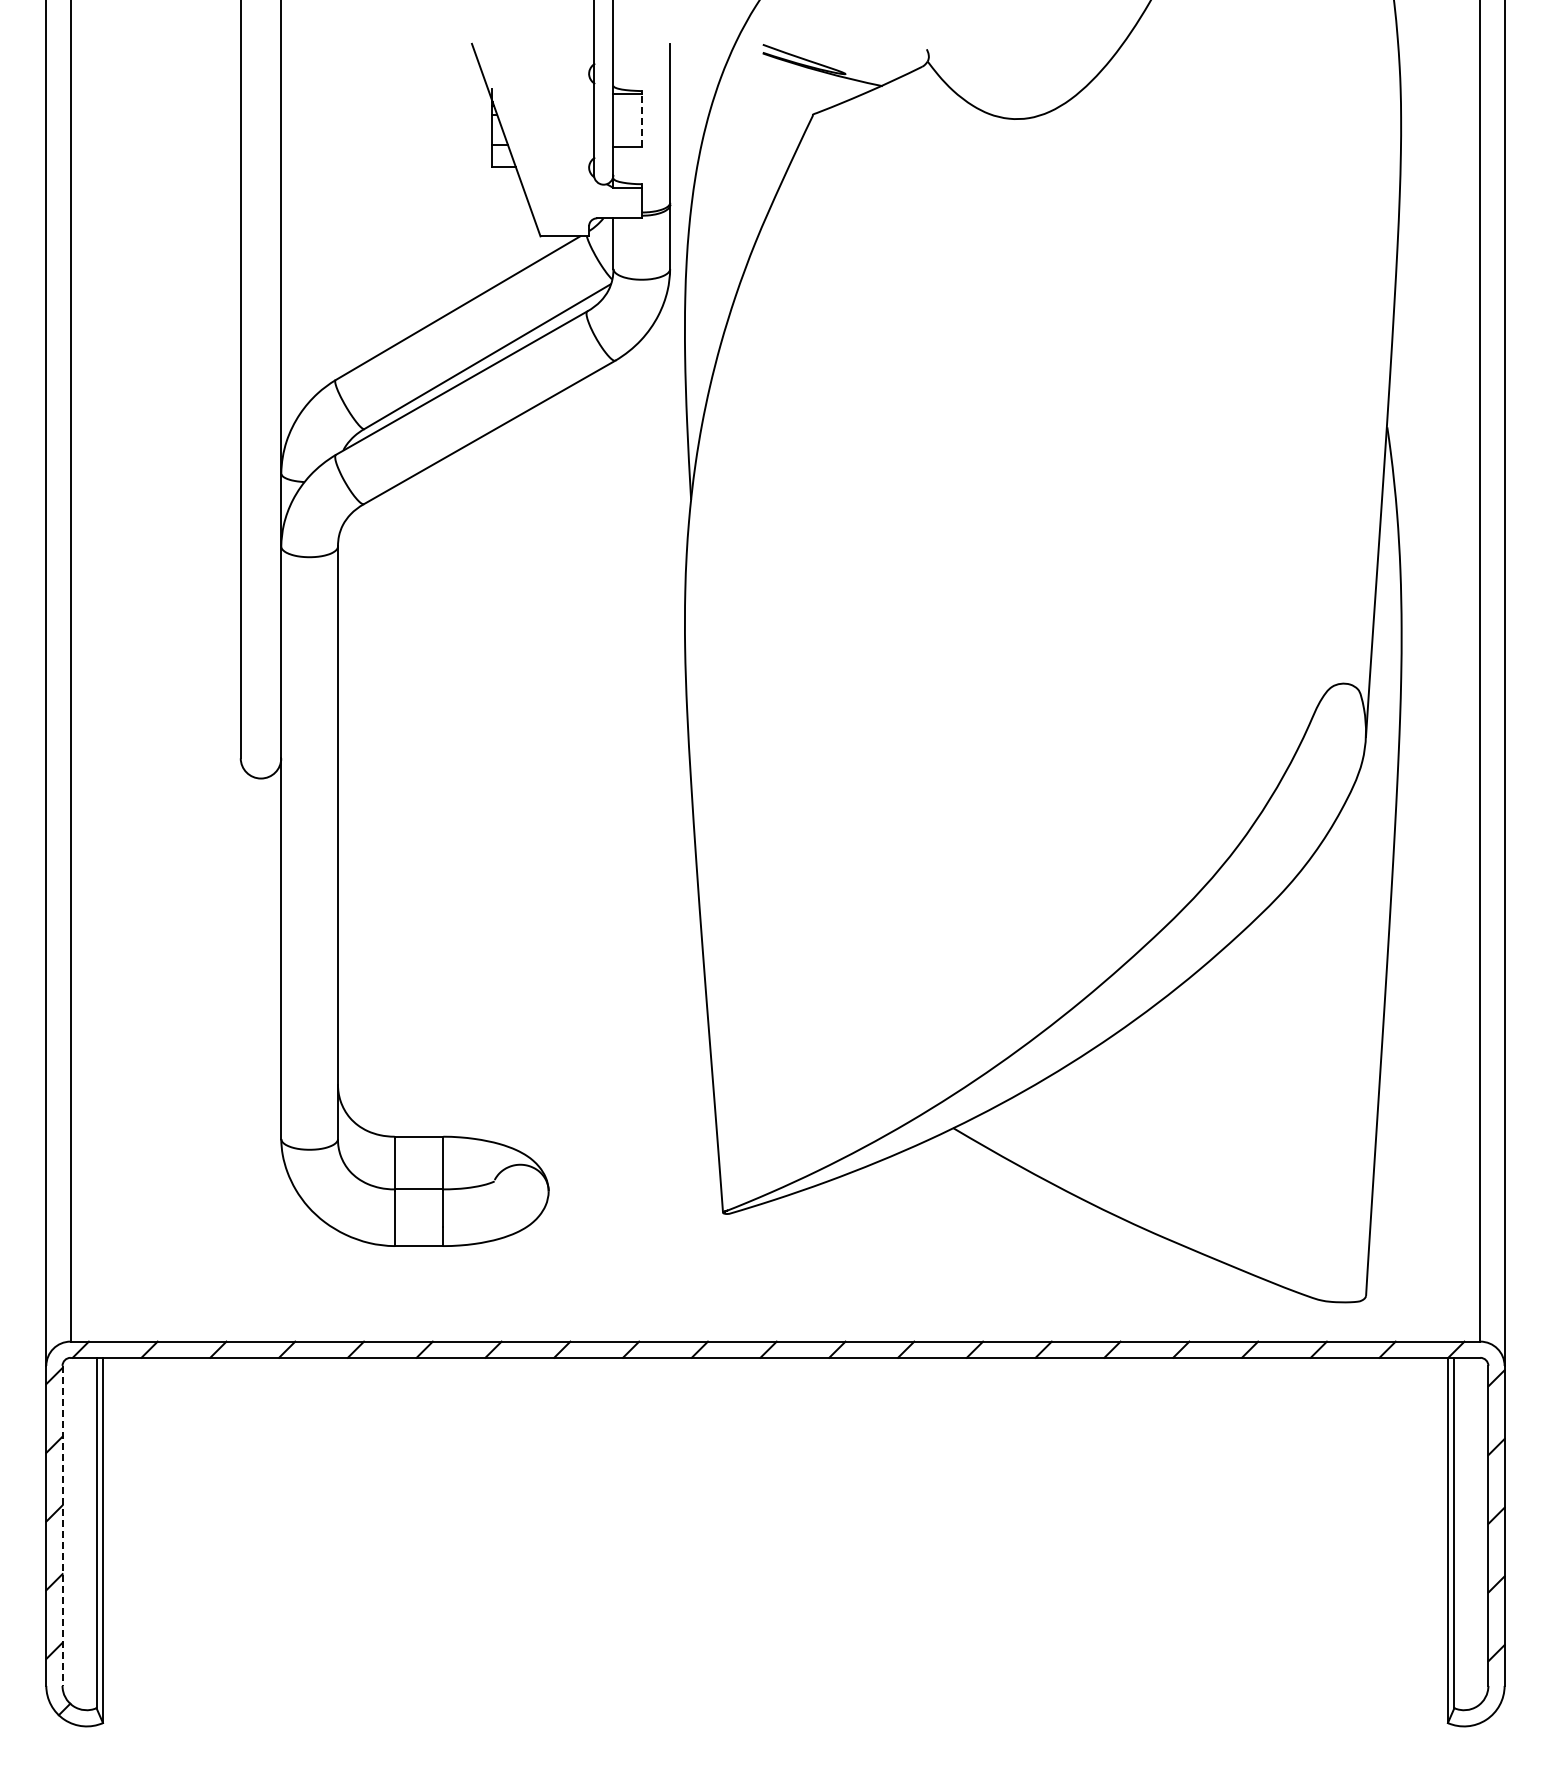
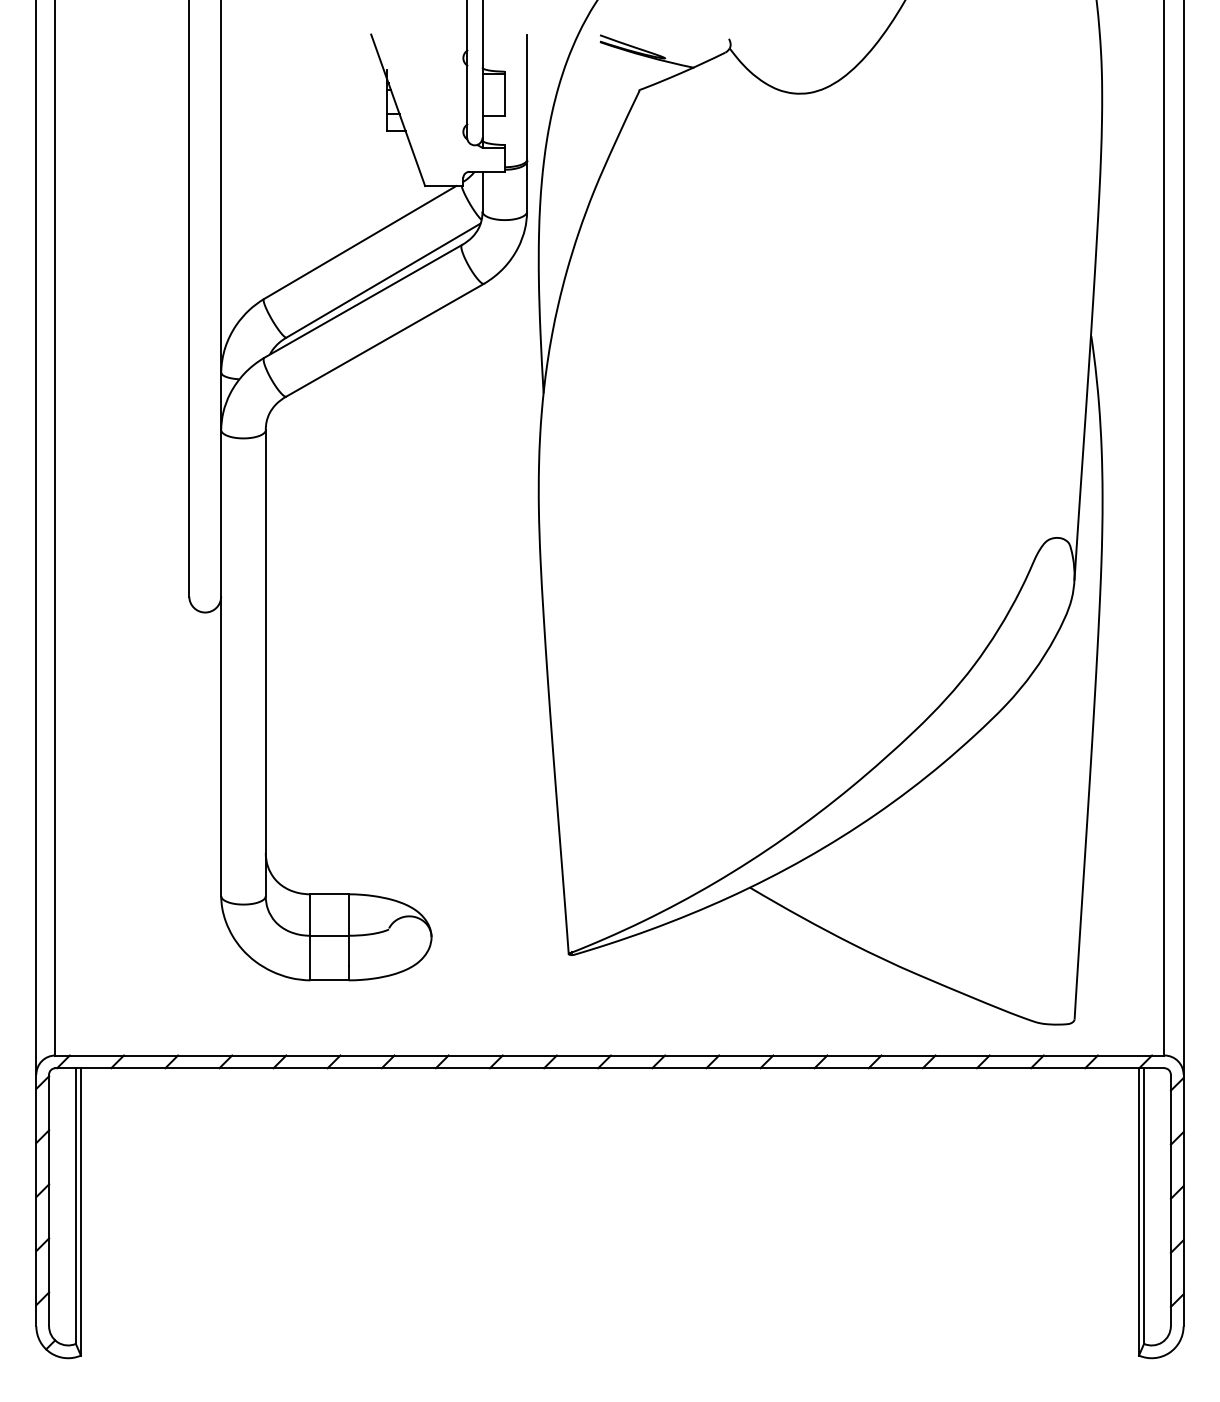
line: (641, 120) -> (504, 94), dashed -> solid
line: (62, 1526) -> (49, 1200), dashed -> solid

